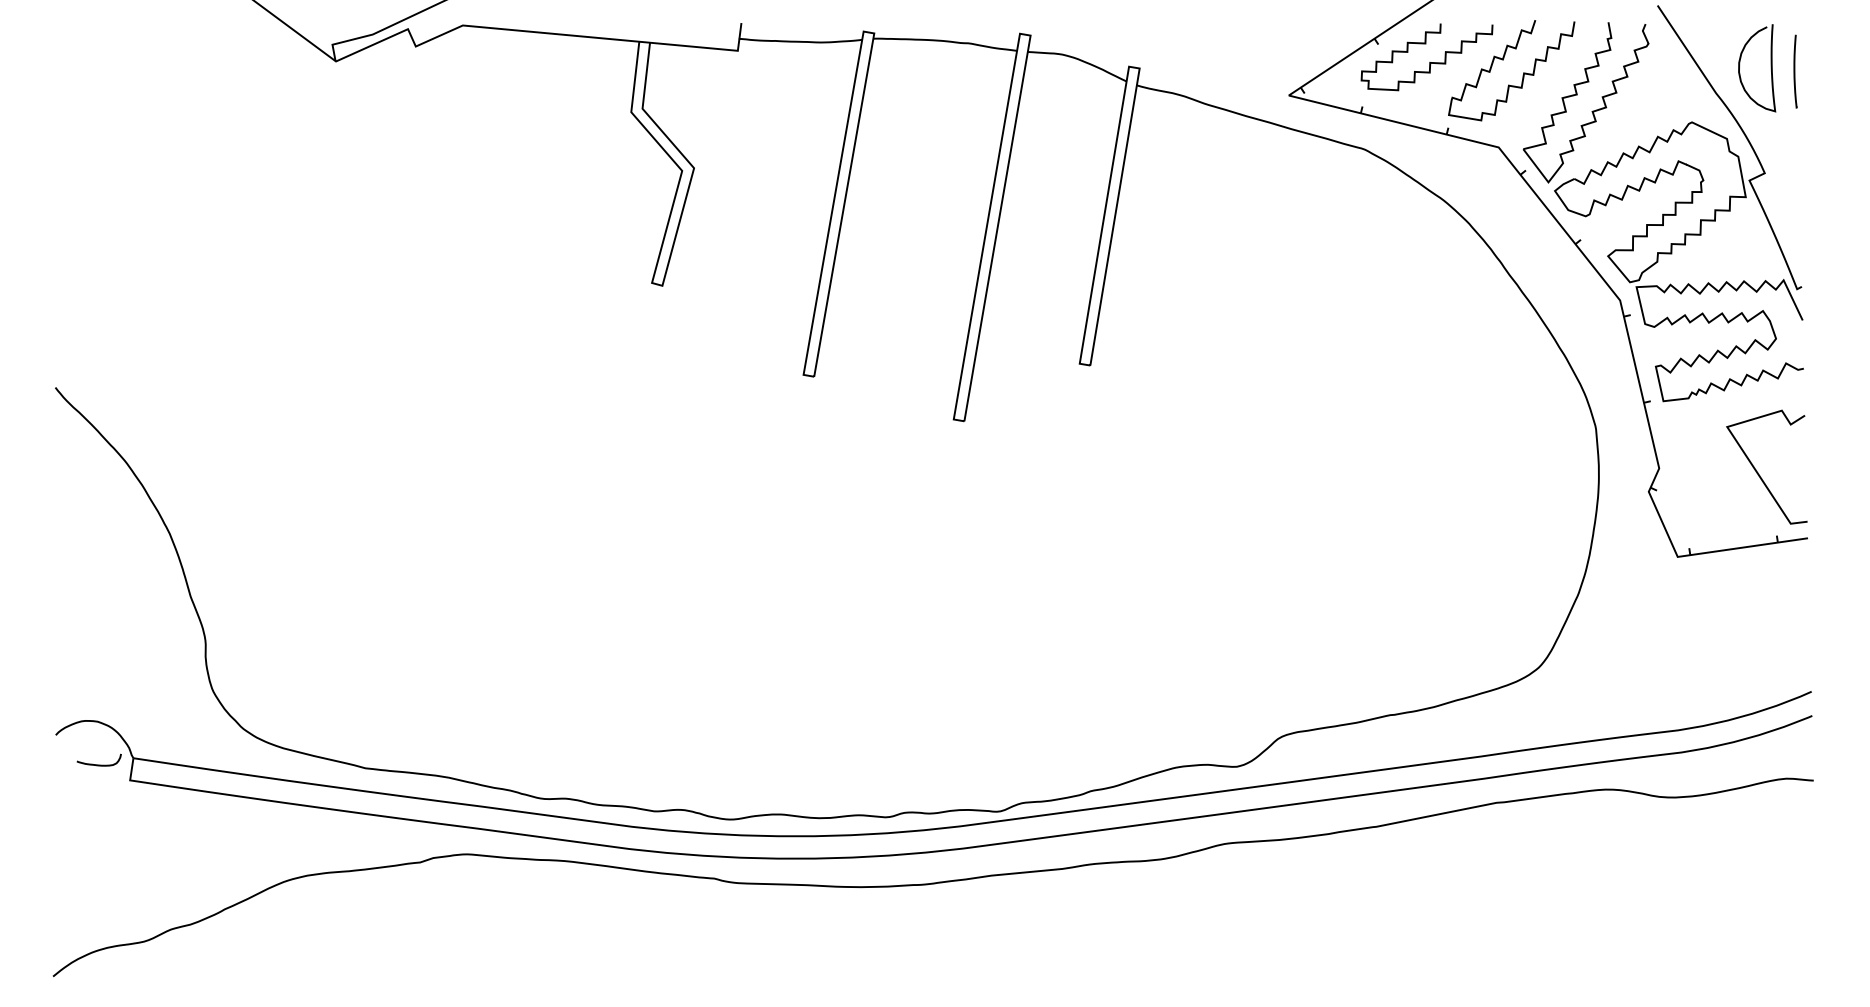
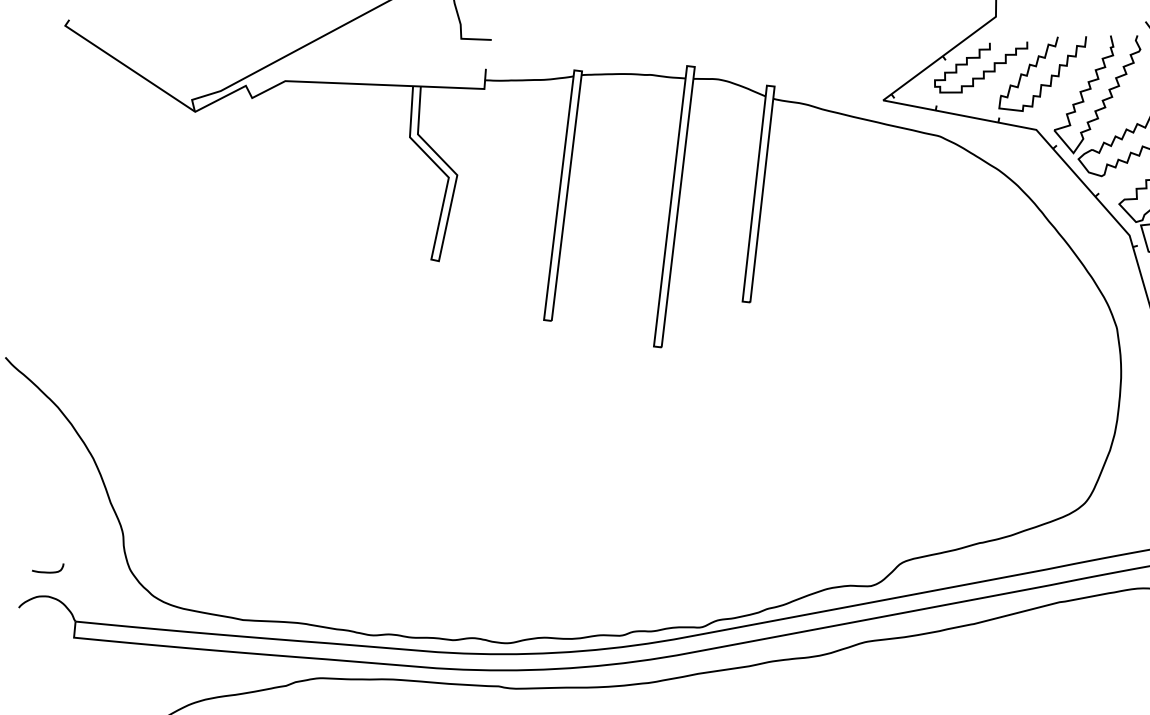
curve: (98, 764) -> (47, 571), moved

